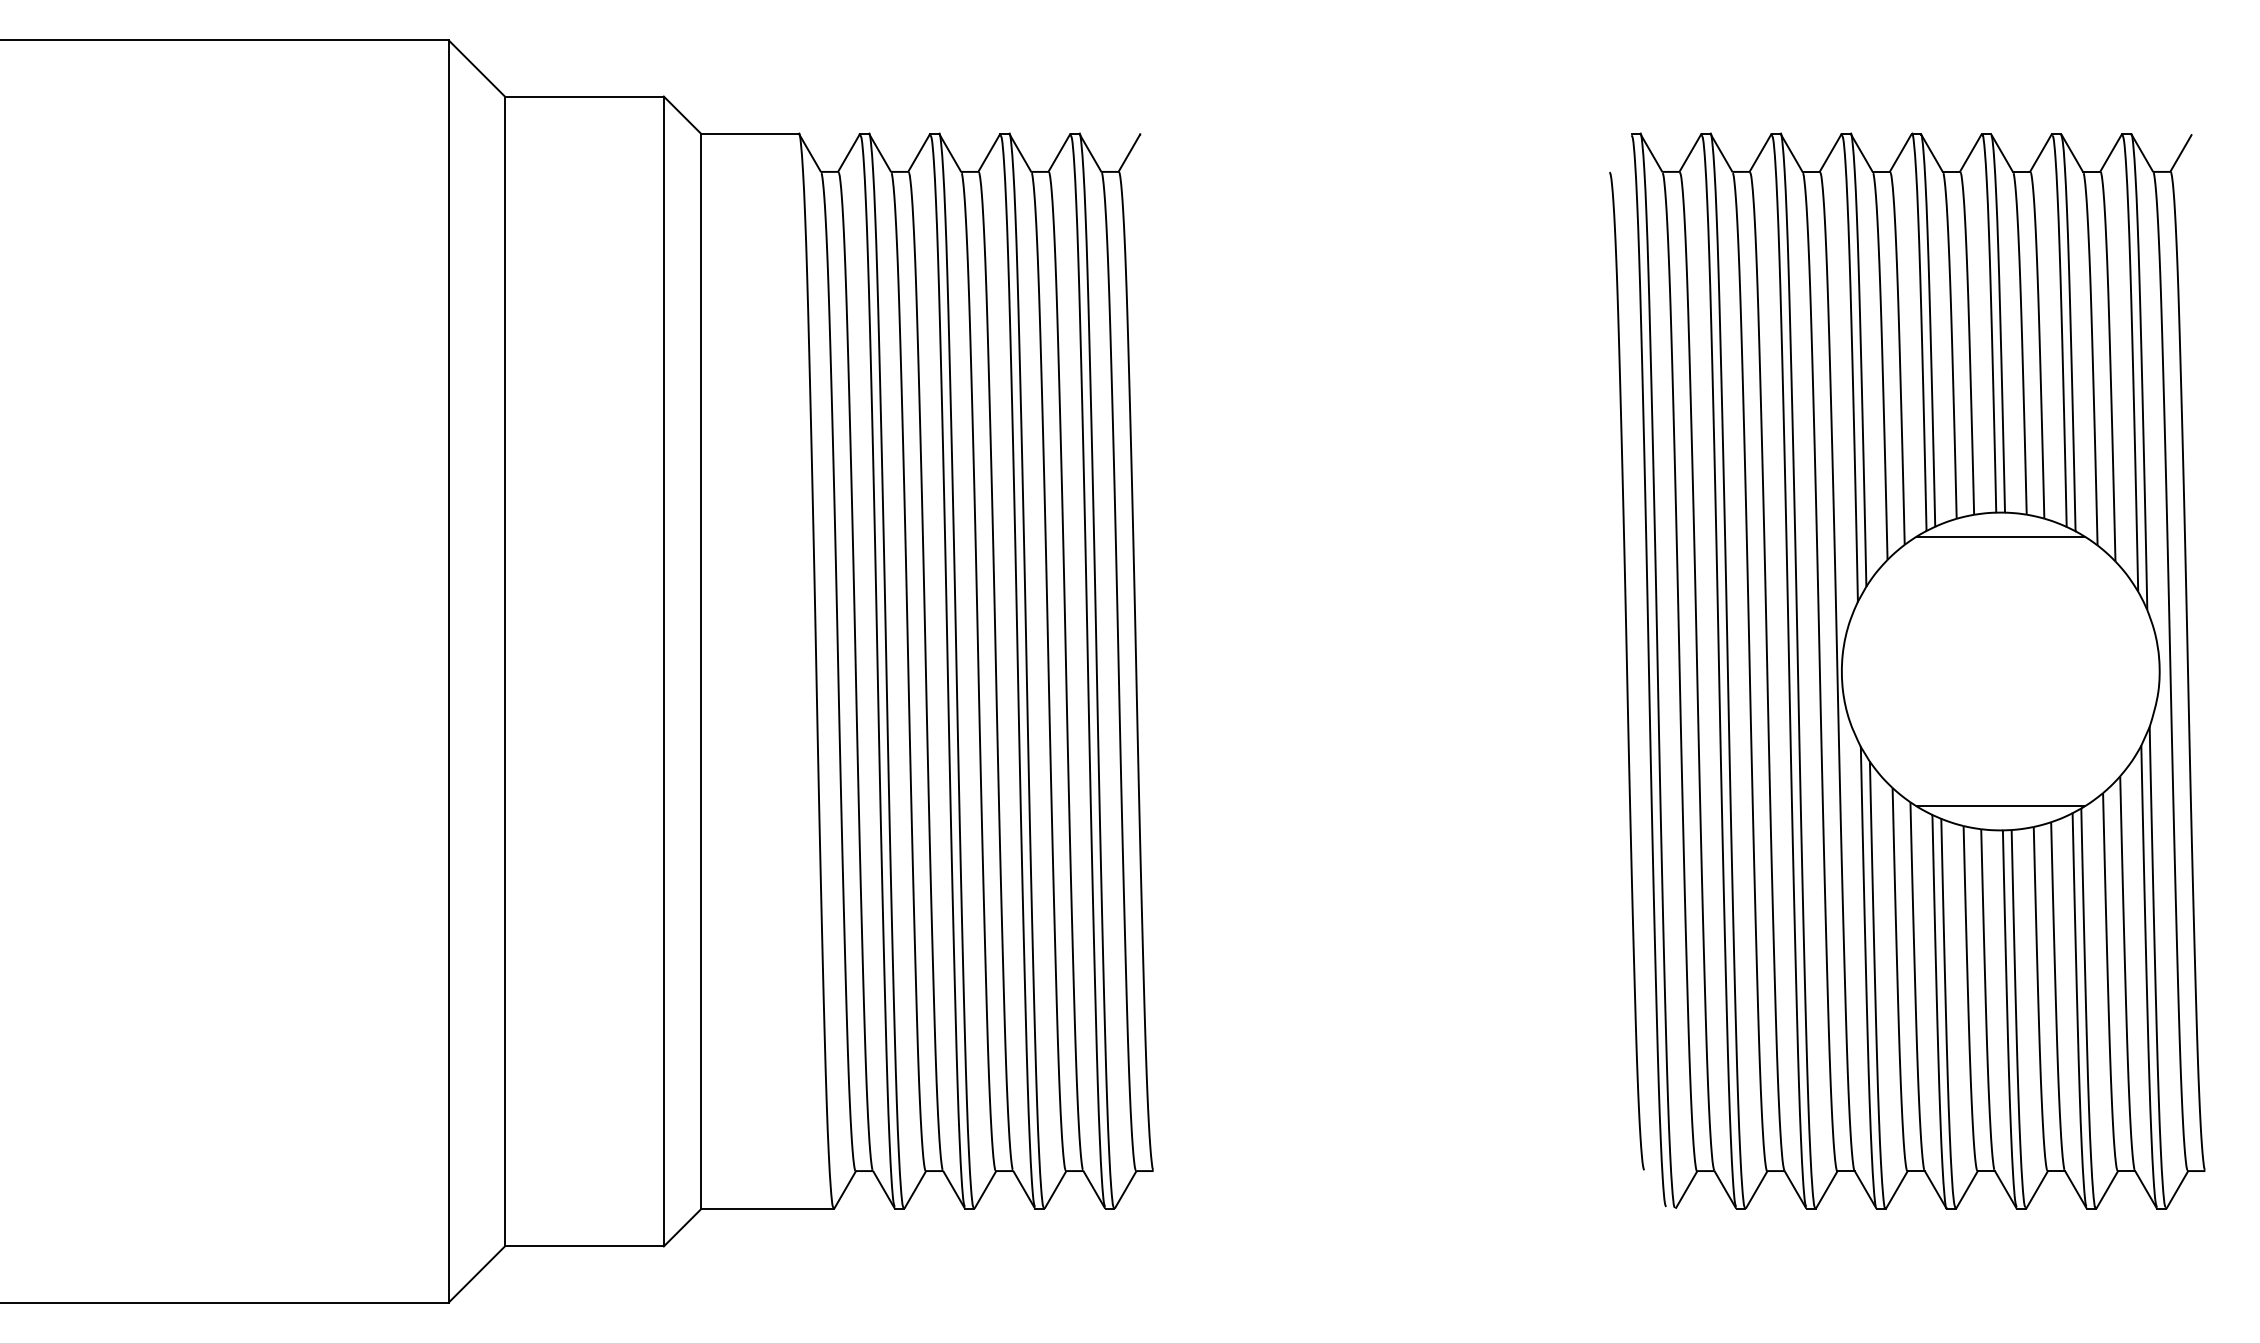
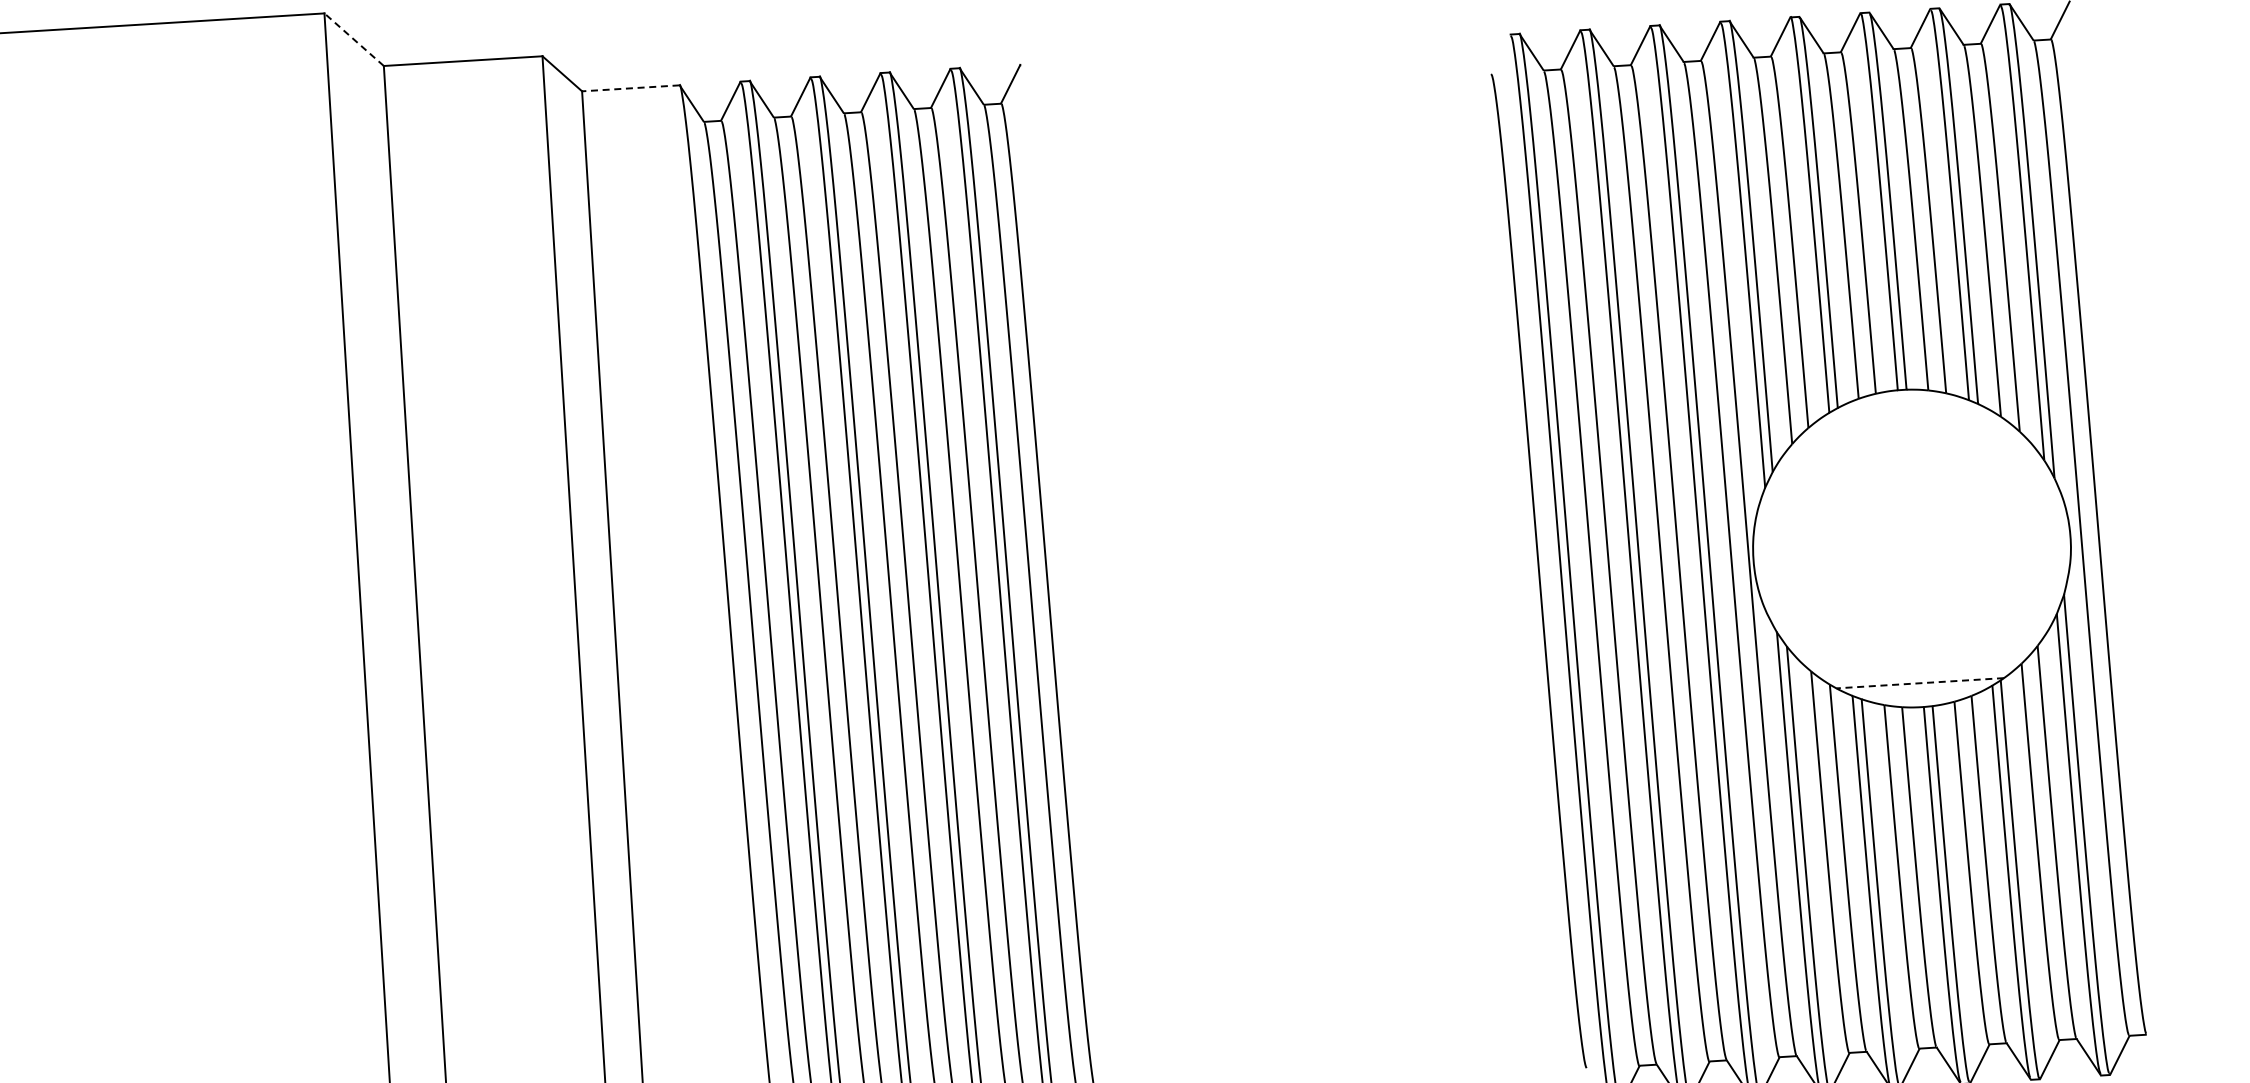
line: (476, 68) -> (353, 39), solid -> dashed
line: (750, 133) -> (631, 87), solid -> dashed
line: (2000, 536) -> (1903, 413), removed
line: (2000, 806) -> (1920, 683), solid -> dashed

